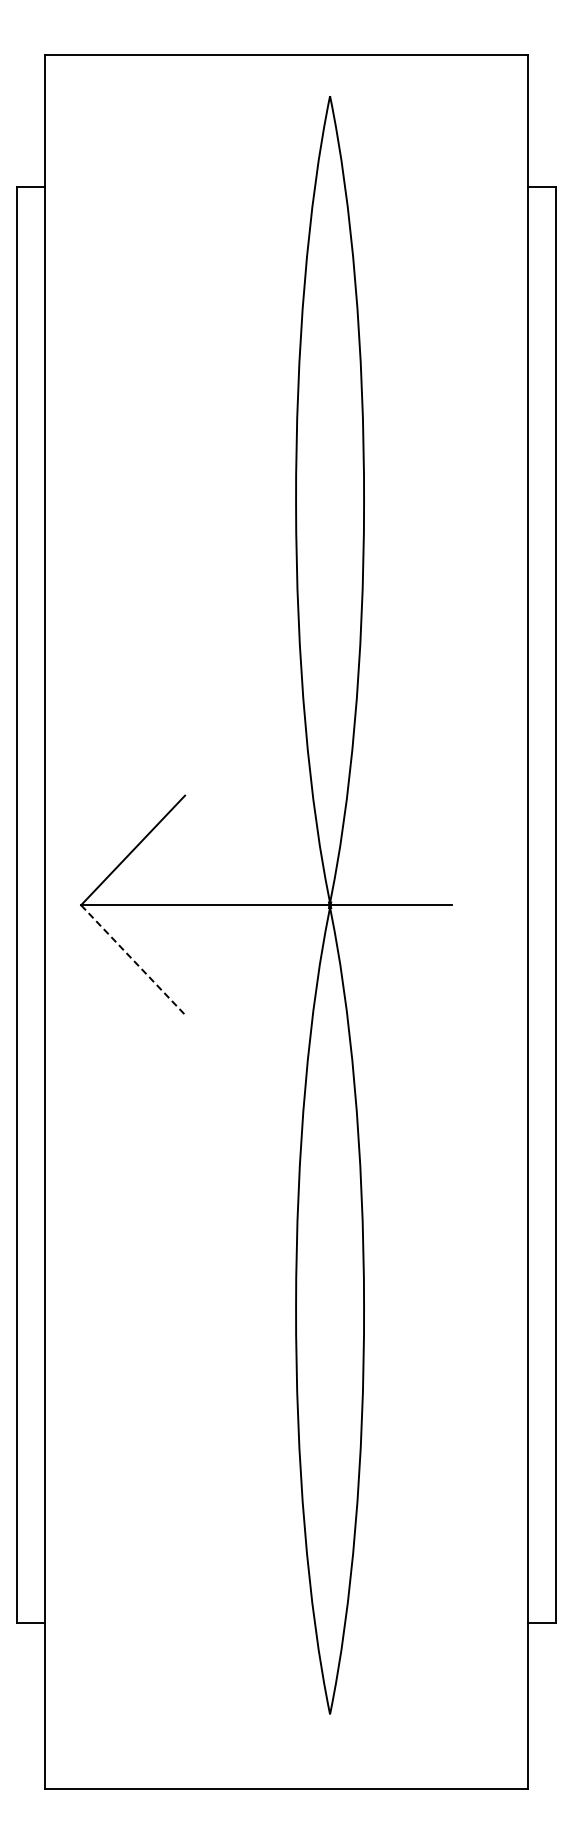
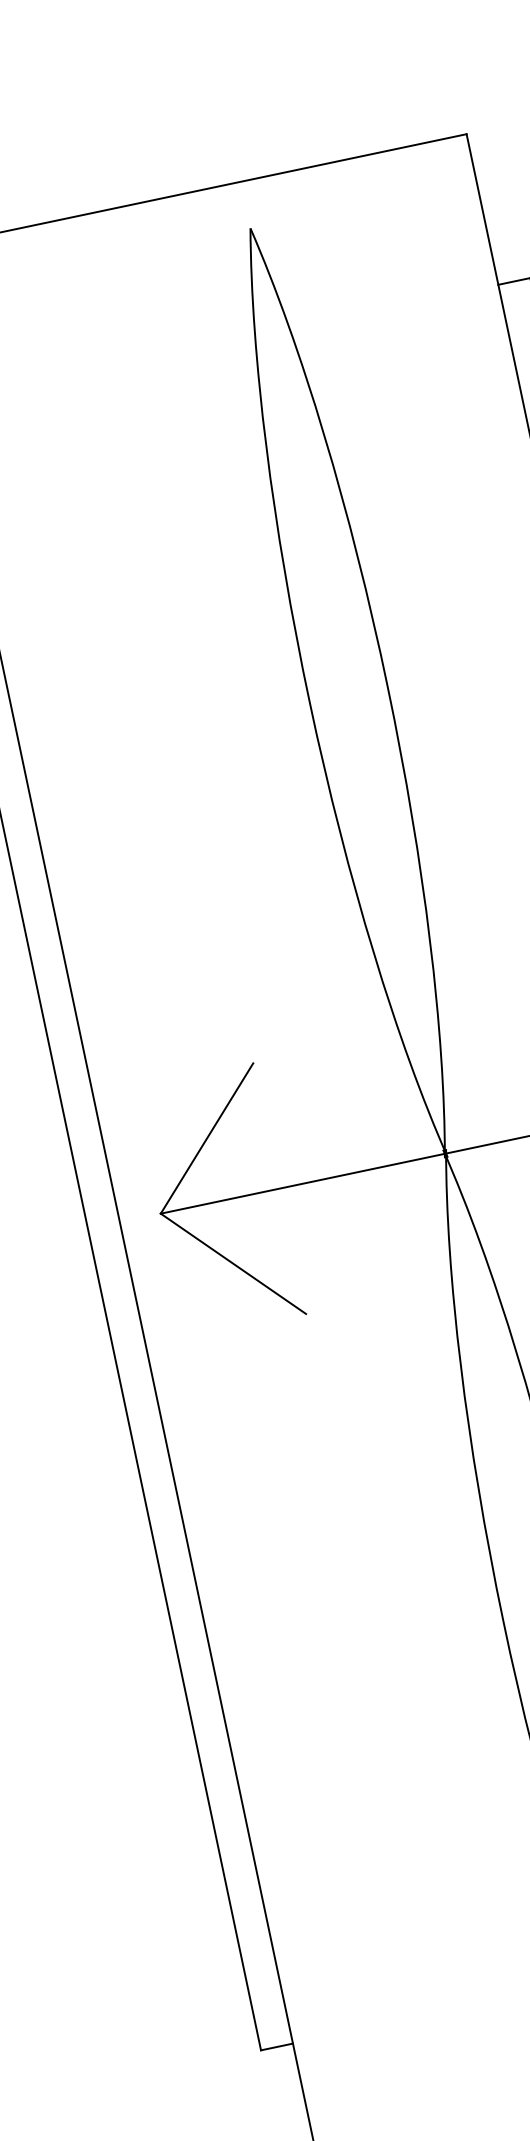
line: (133, 960) -> (234, 1264), dashed -> solid

